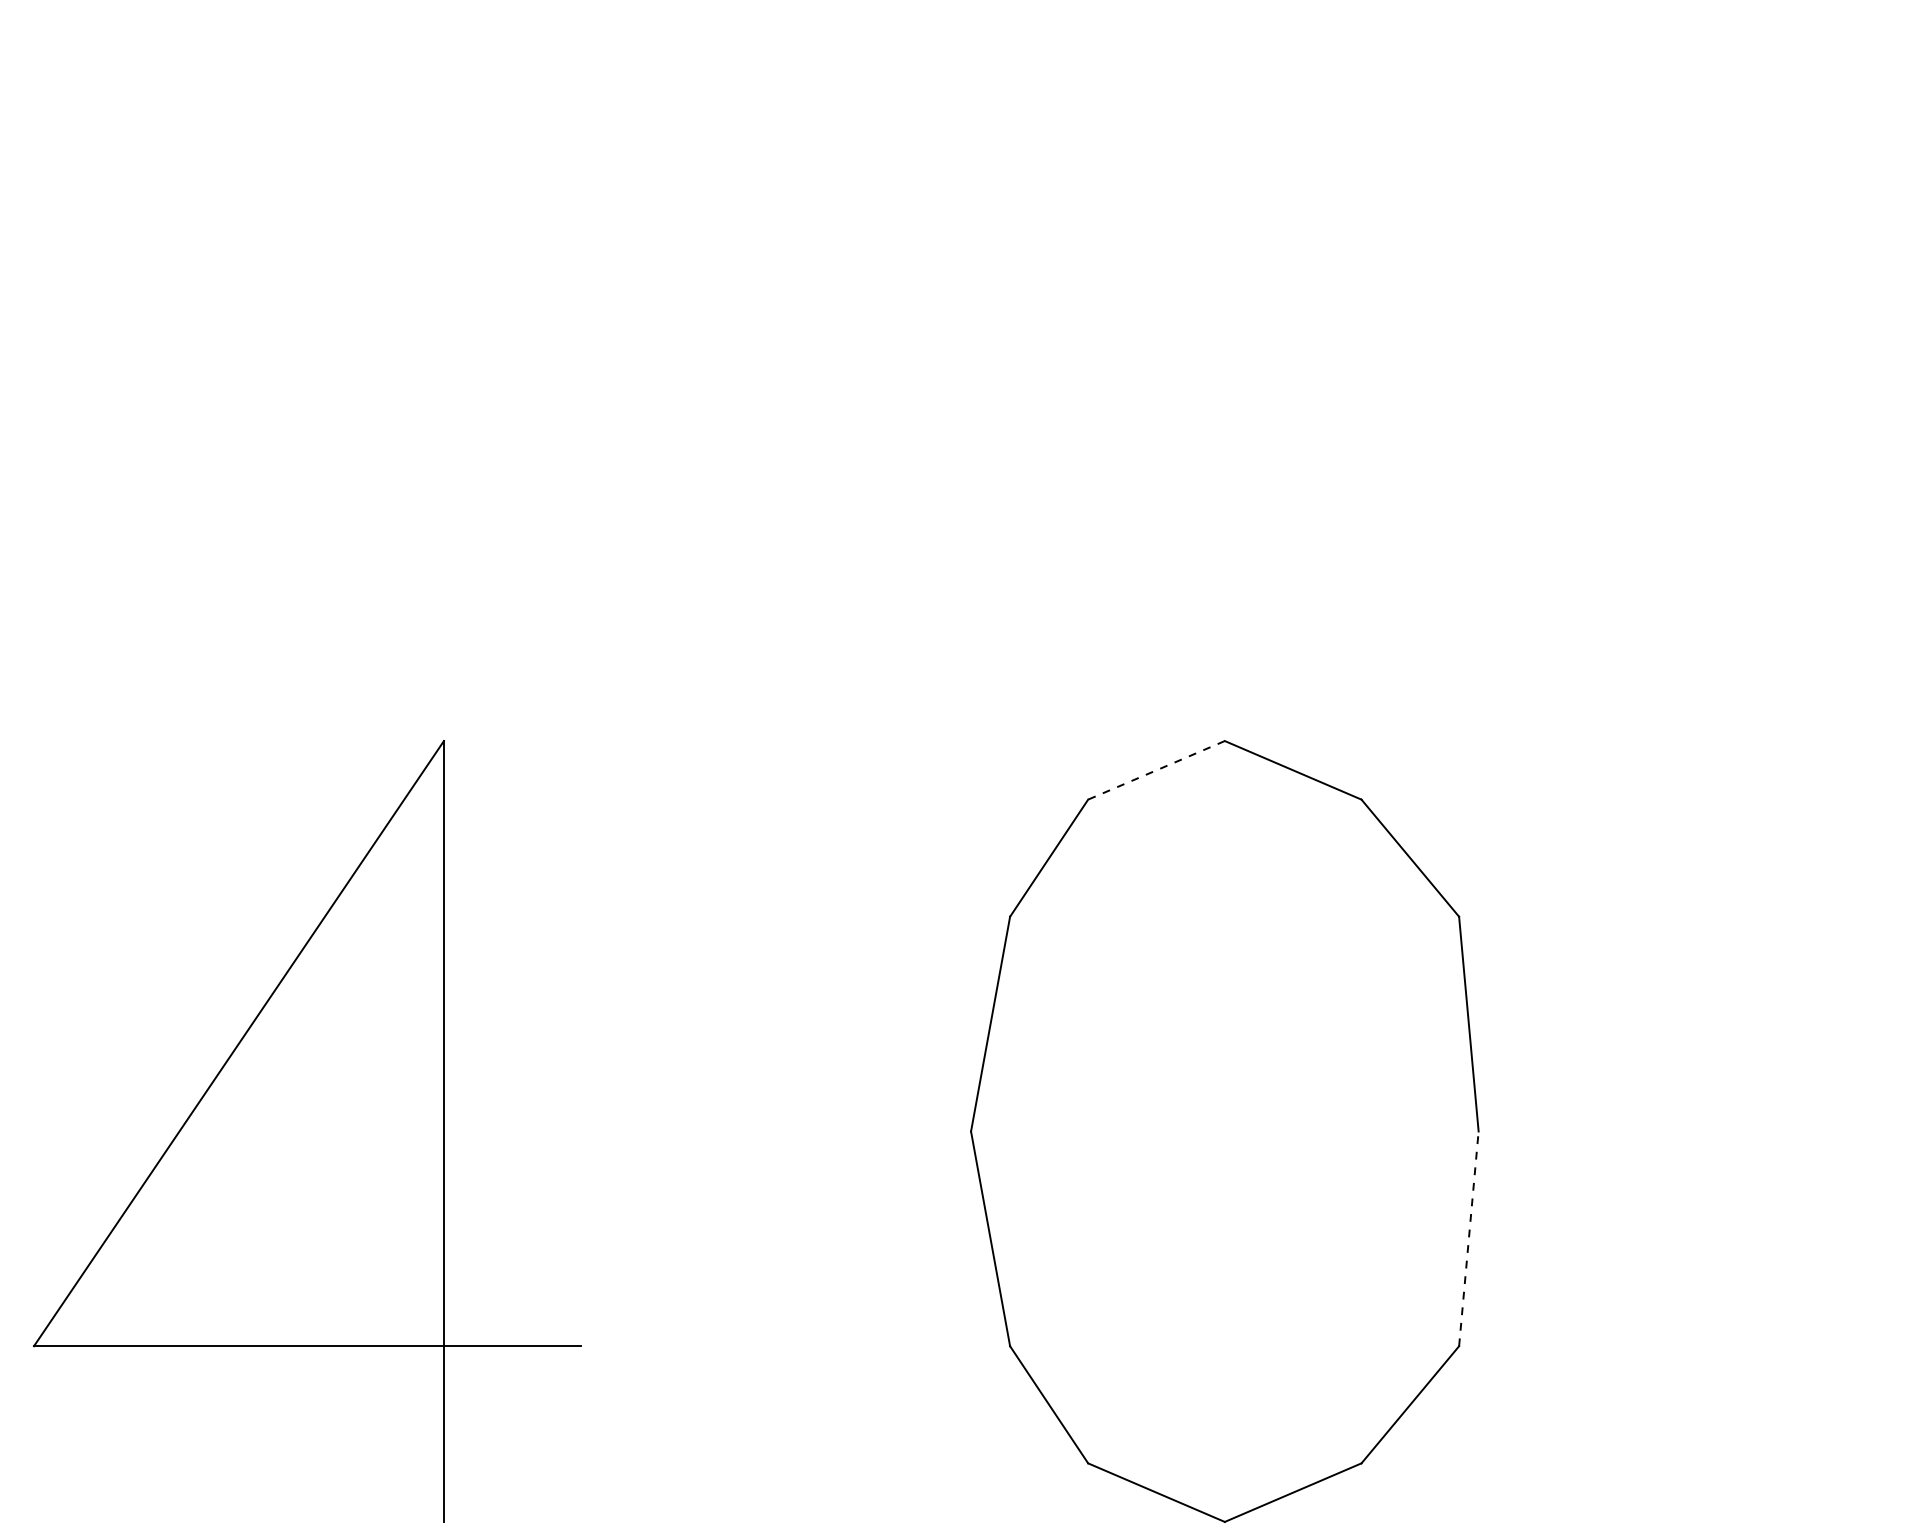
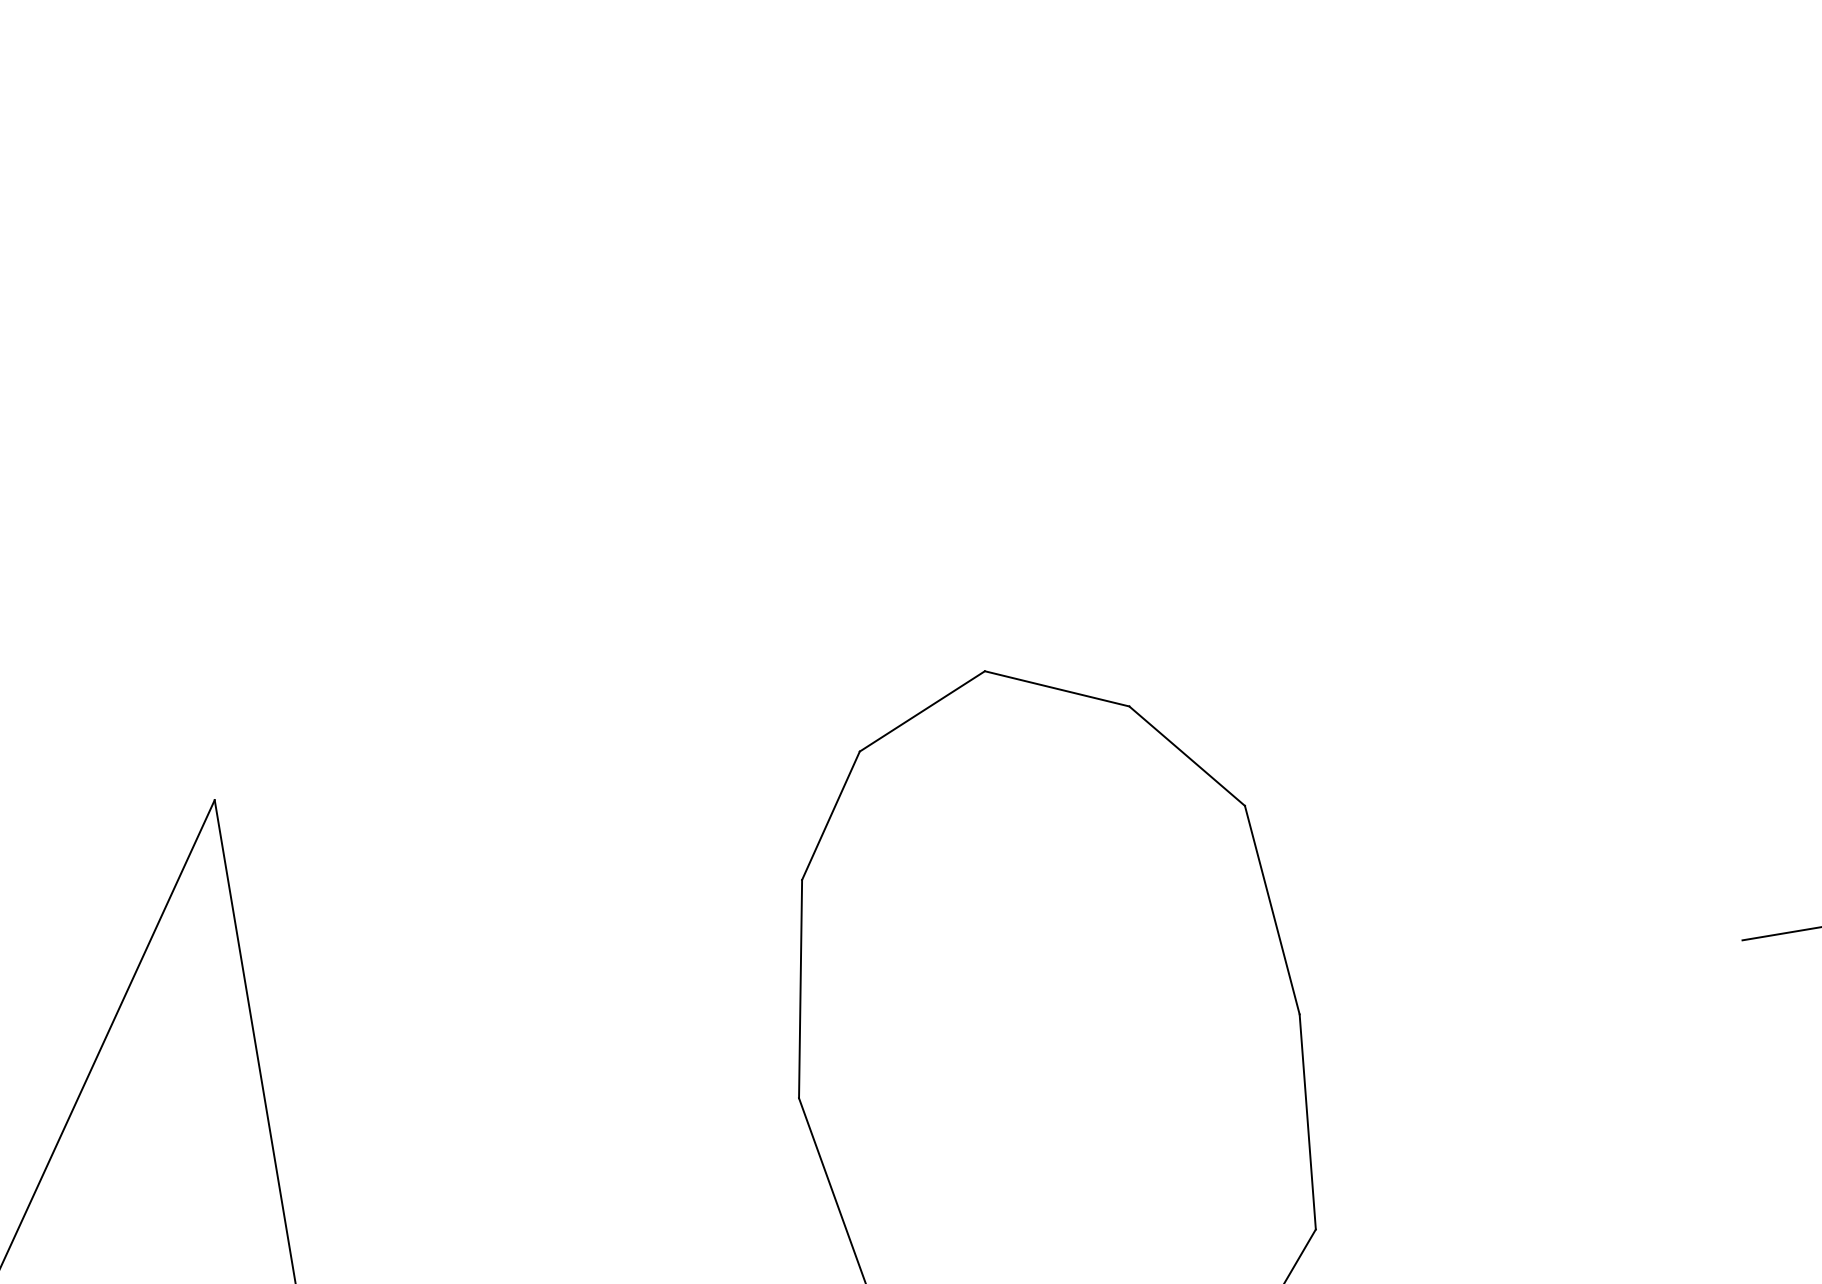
line: (1156, 770) -> (922, 711), dashed -> solid
line: (1468, 1238) -> (1307, 1121), dashed -> solid

